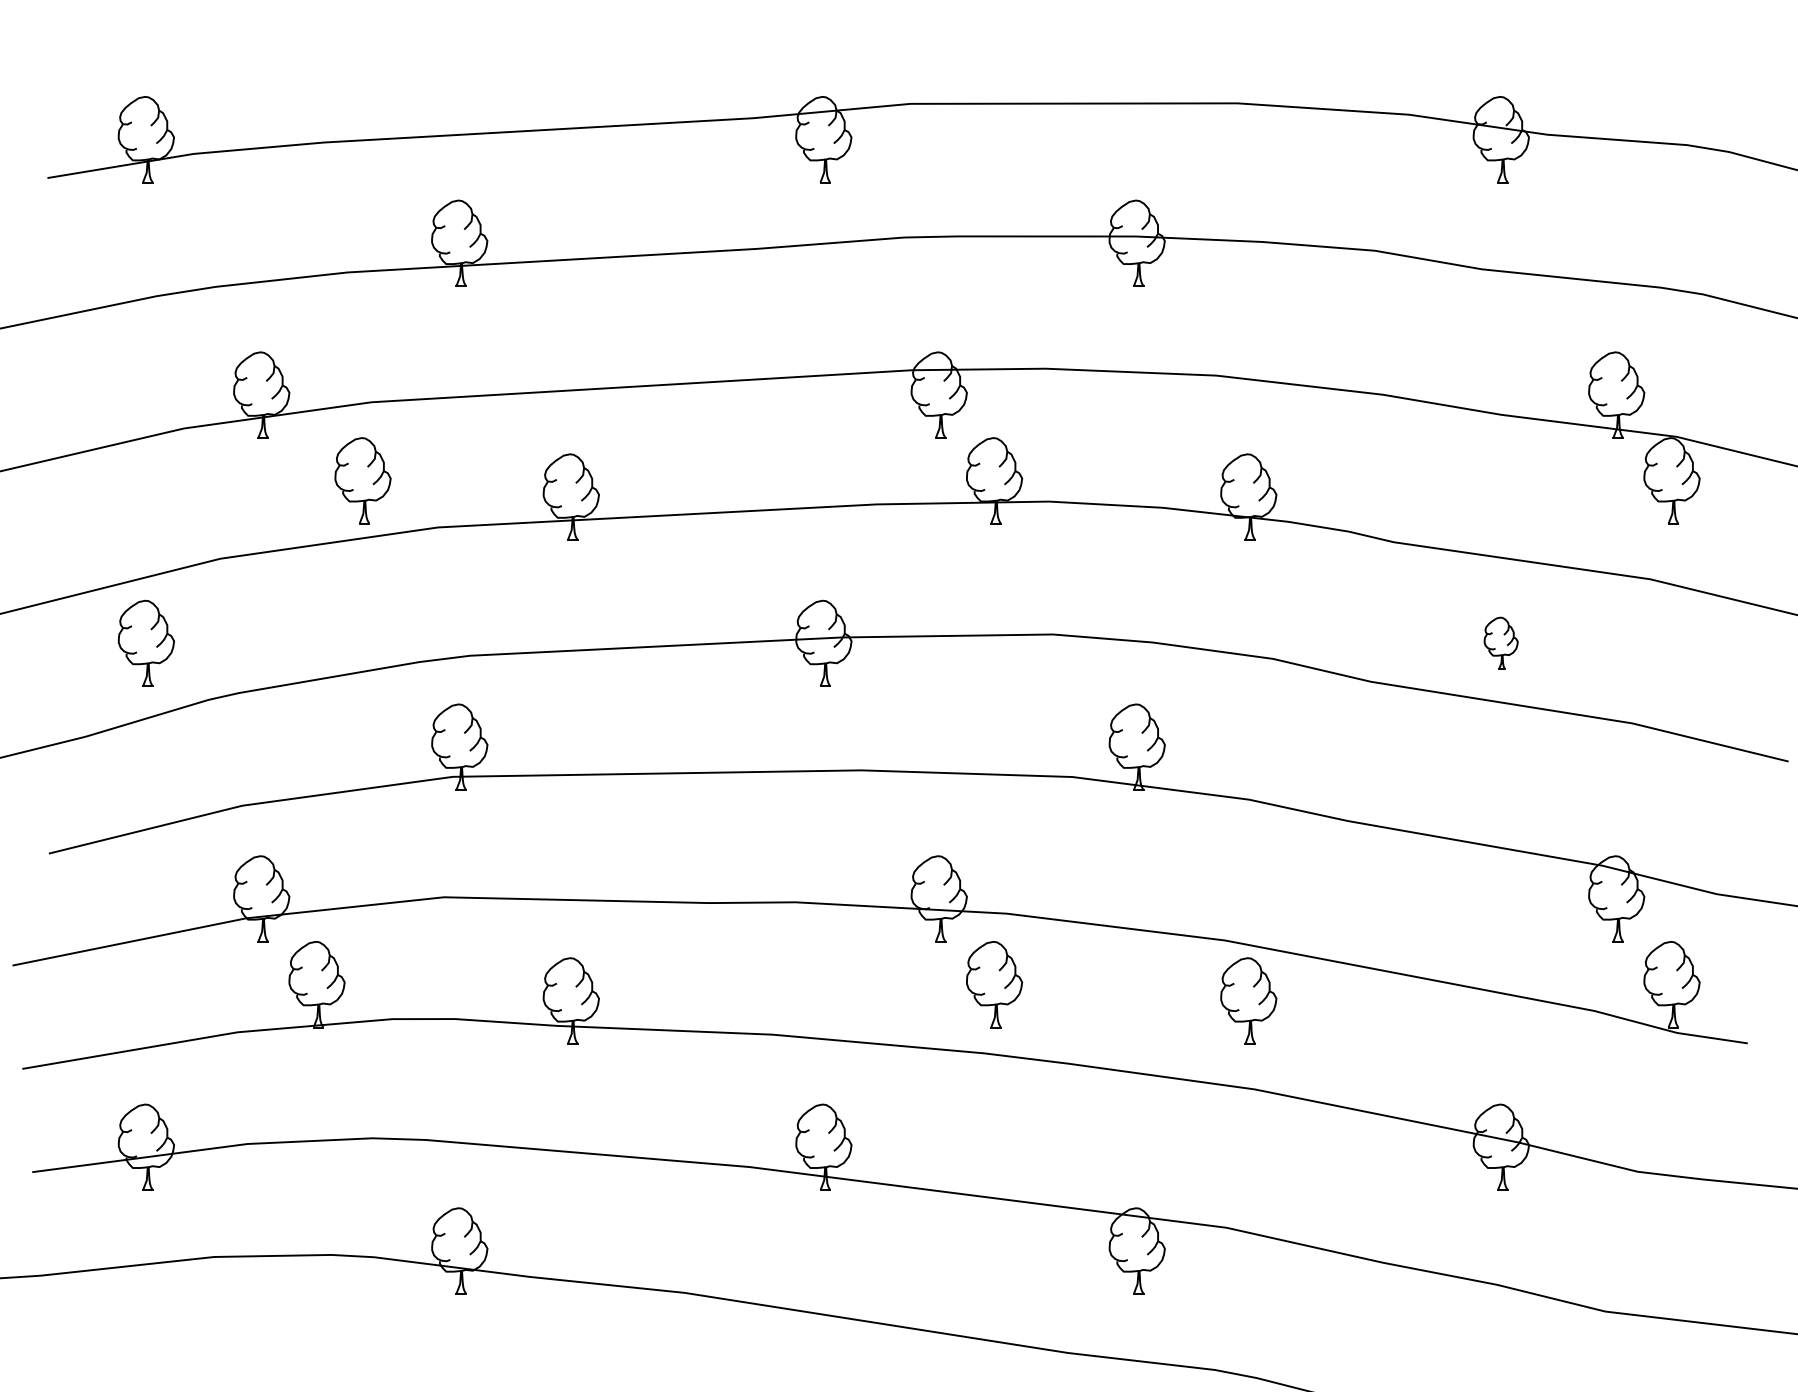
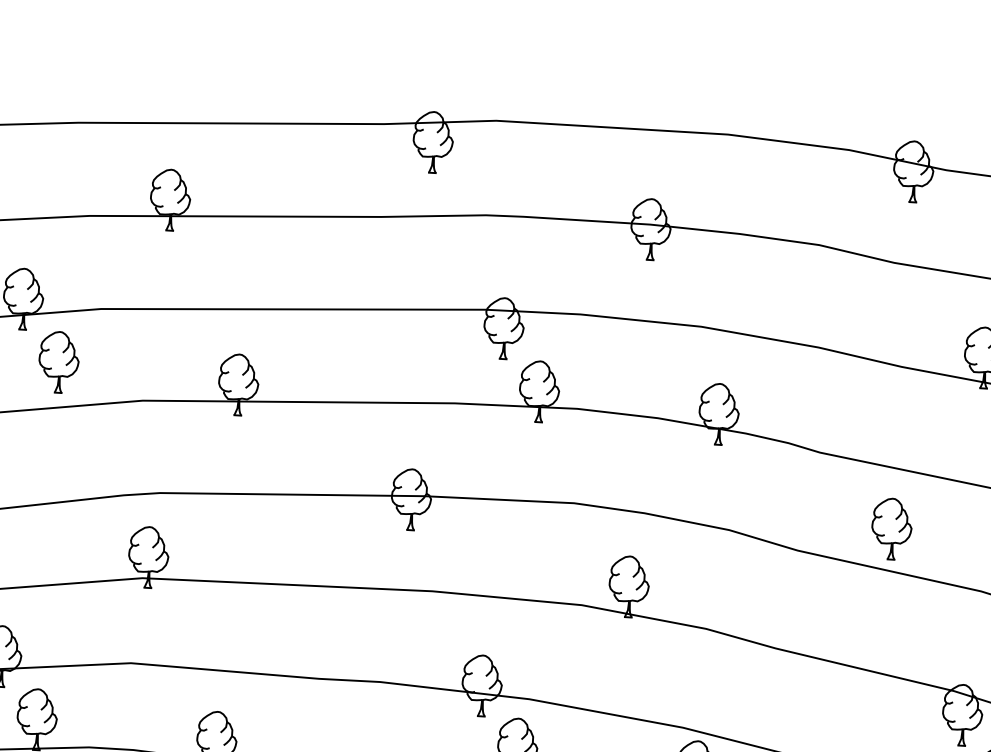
part: (362, 480) -> (58, 362), moved
part: (1500, 642) -> (891, 528), size x1.67

